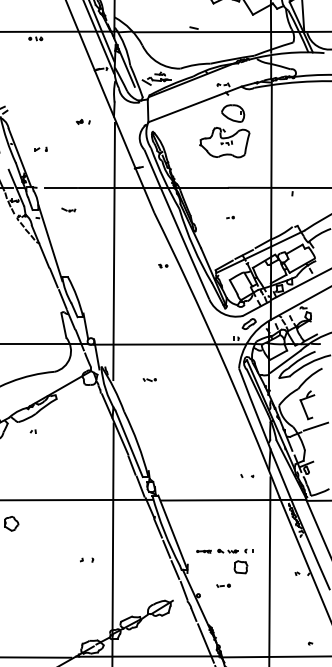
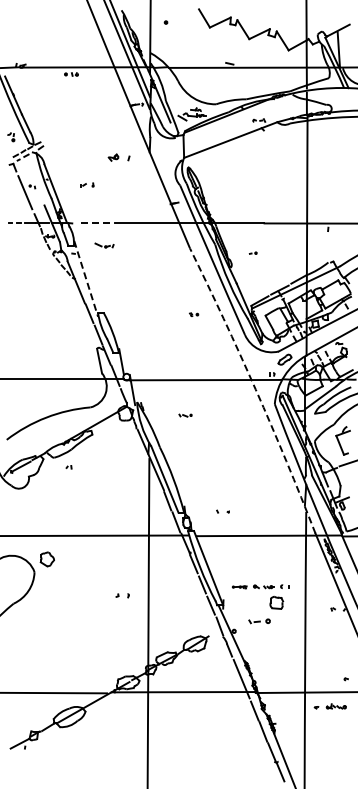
part: (82, 121) -> (118, 157), size x1.6
part: (224, 130) -> (260, 166), removed
part: (40, 148) -> (87, 184), moved
line: (61, 187) -> (97, 223), solid -> dashed
part: (68, 209) -> (104, 245), size x1.4
part: (229, 216) -> (252, 252), moved
line: (50, 242) -> (86, 278), solid -> dashed
line: (113, 250) -> (149, 286), removed
part: (162, 265) -> (193, 314), moved
arc: (219, 353) -> (255, 389), solid -> dashed
part: (246, 475) -> (222, 511), moved
part: (222, 585) -> (258, 621), size x1.6

